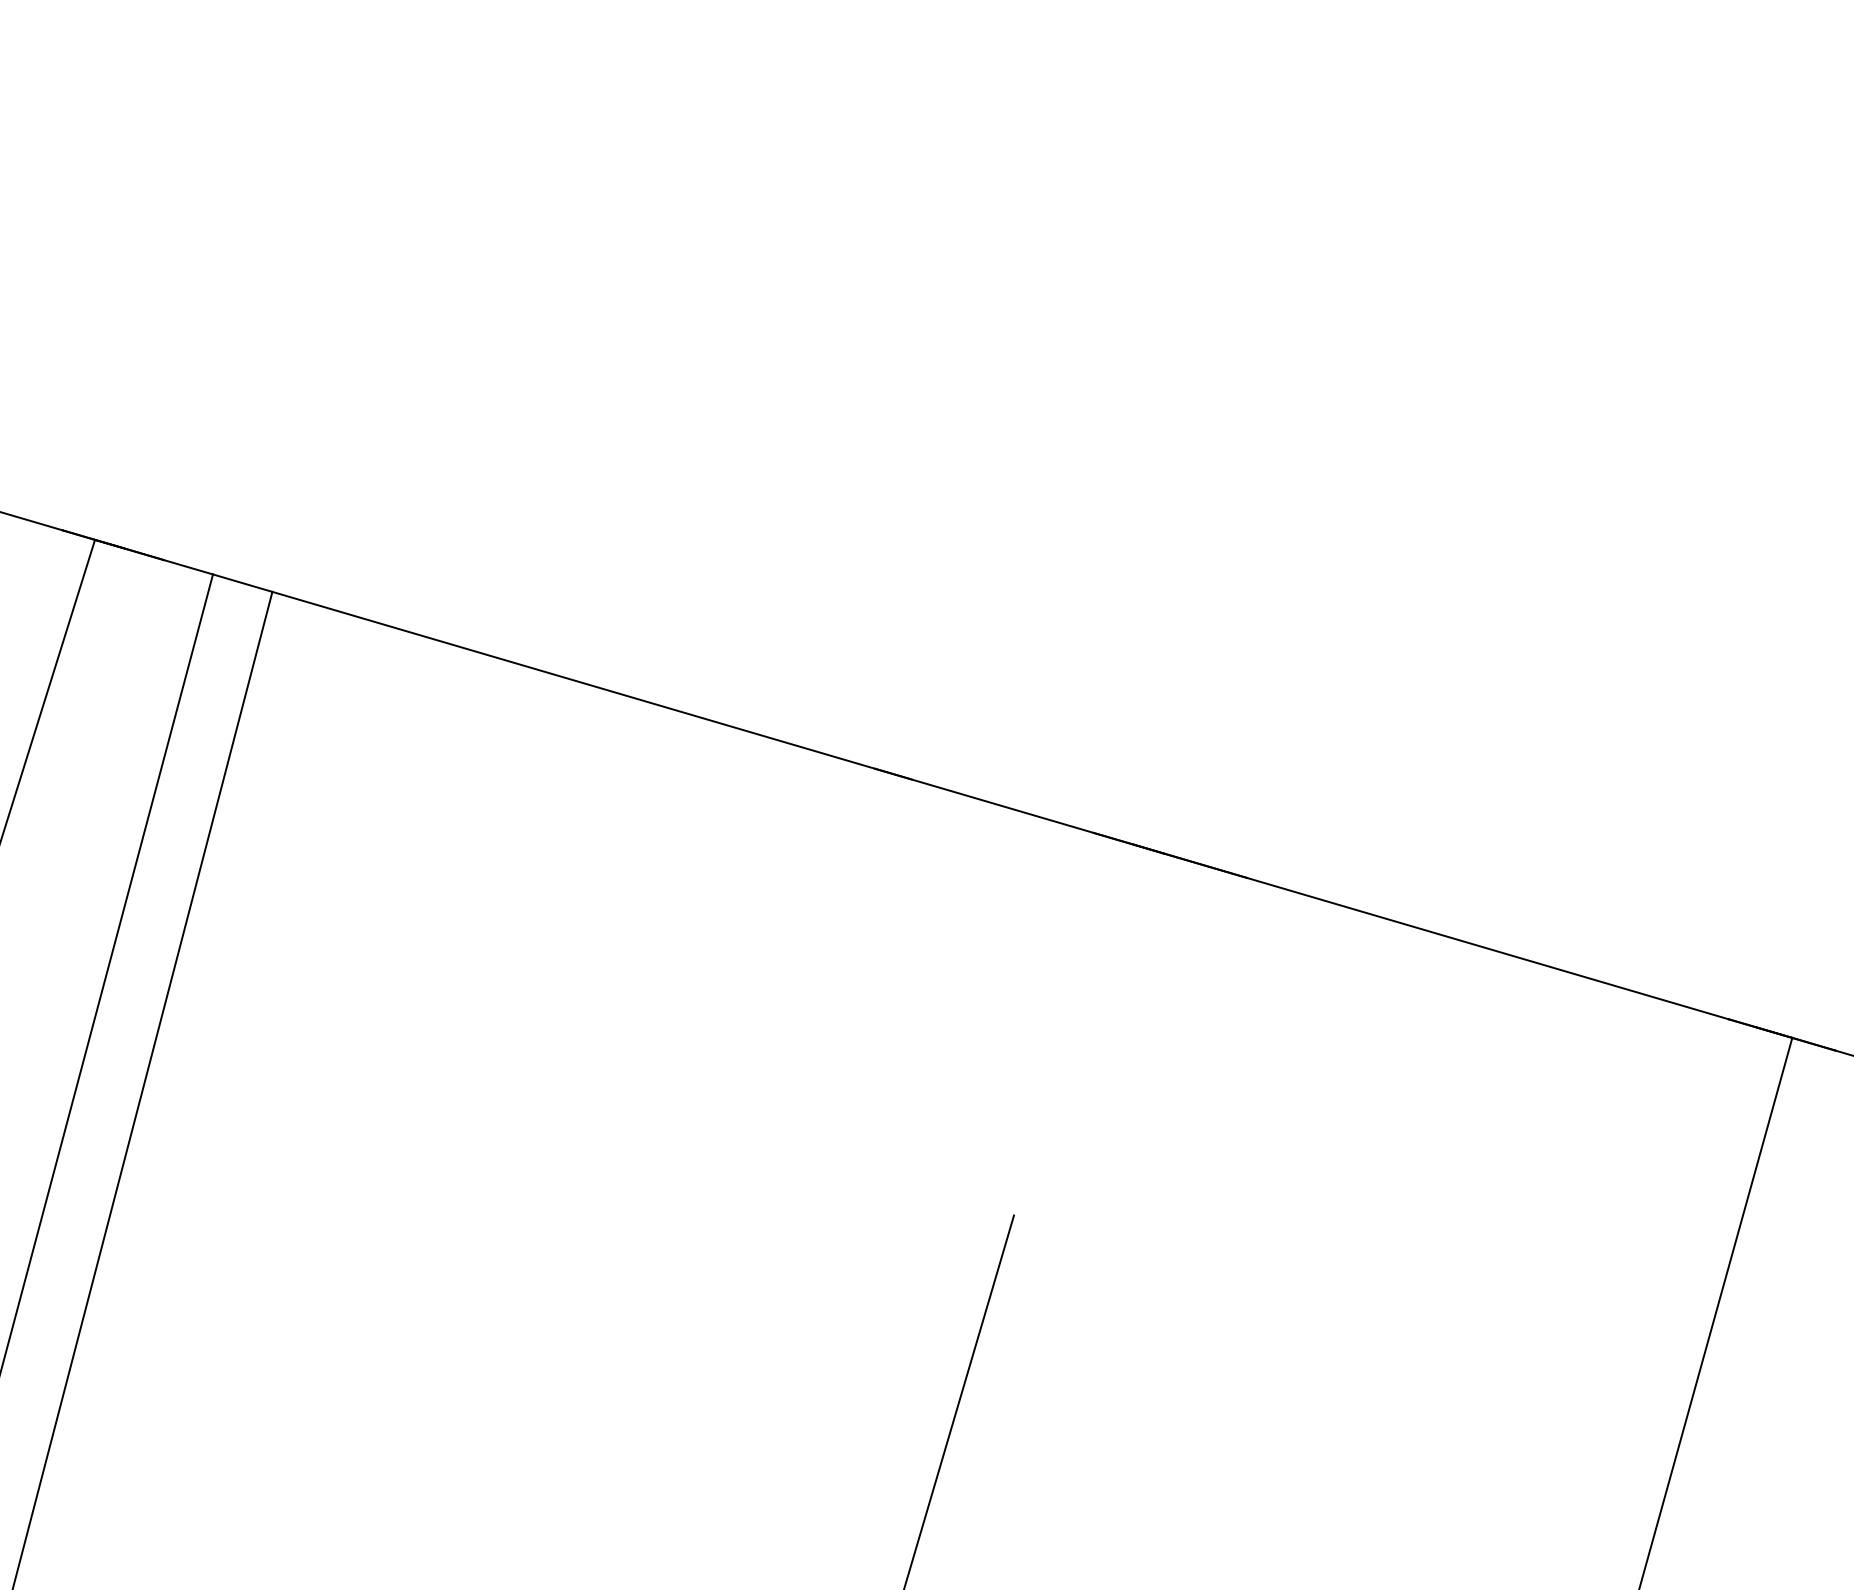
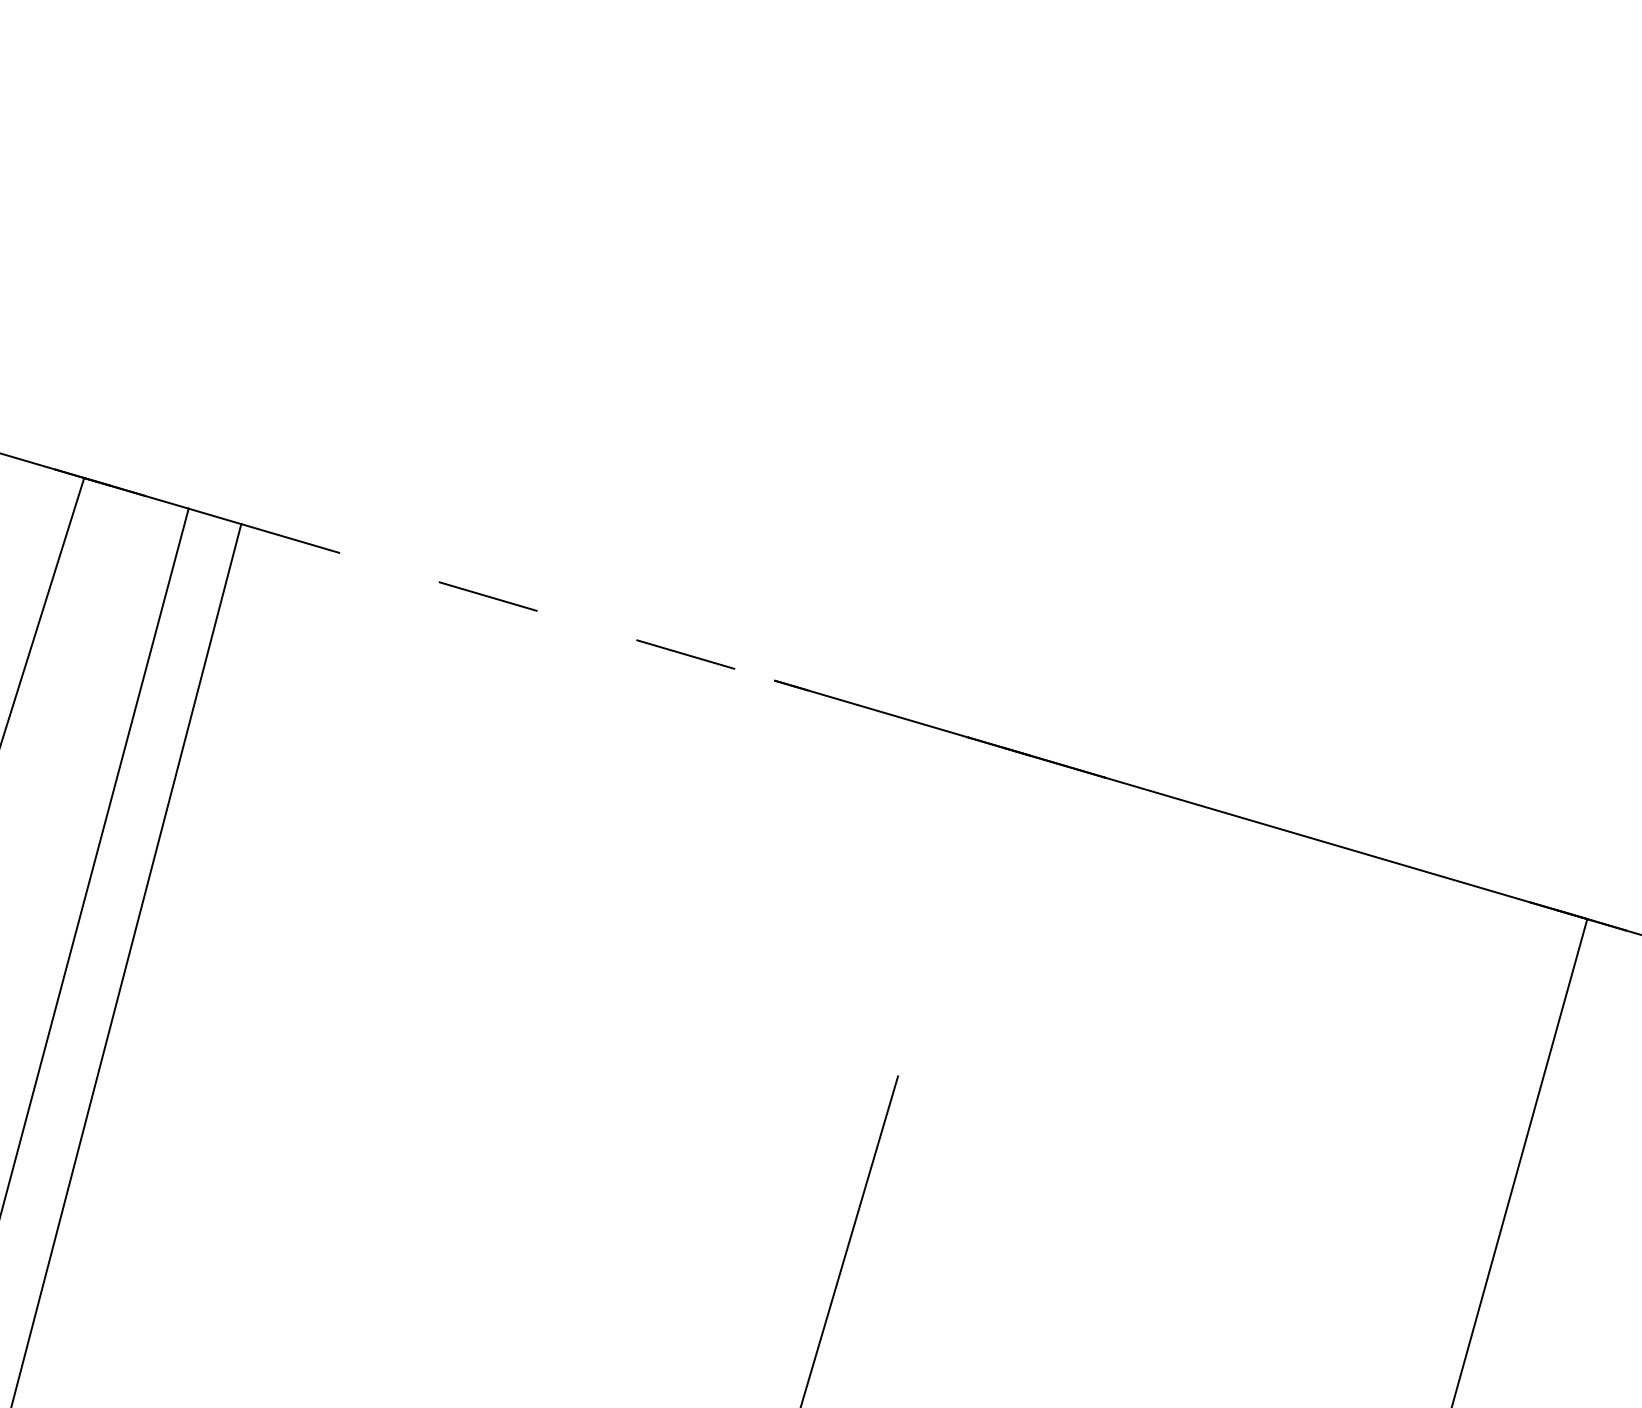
line: (574, 680) -> (508, 602), solid -> dashed

